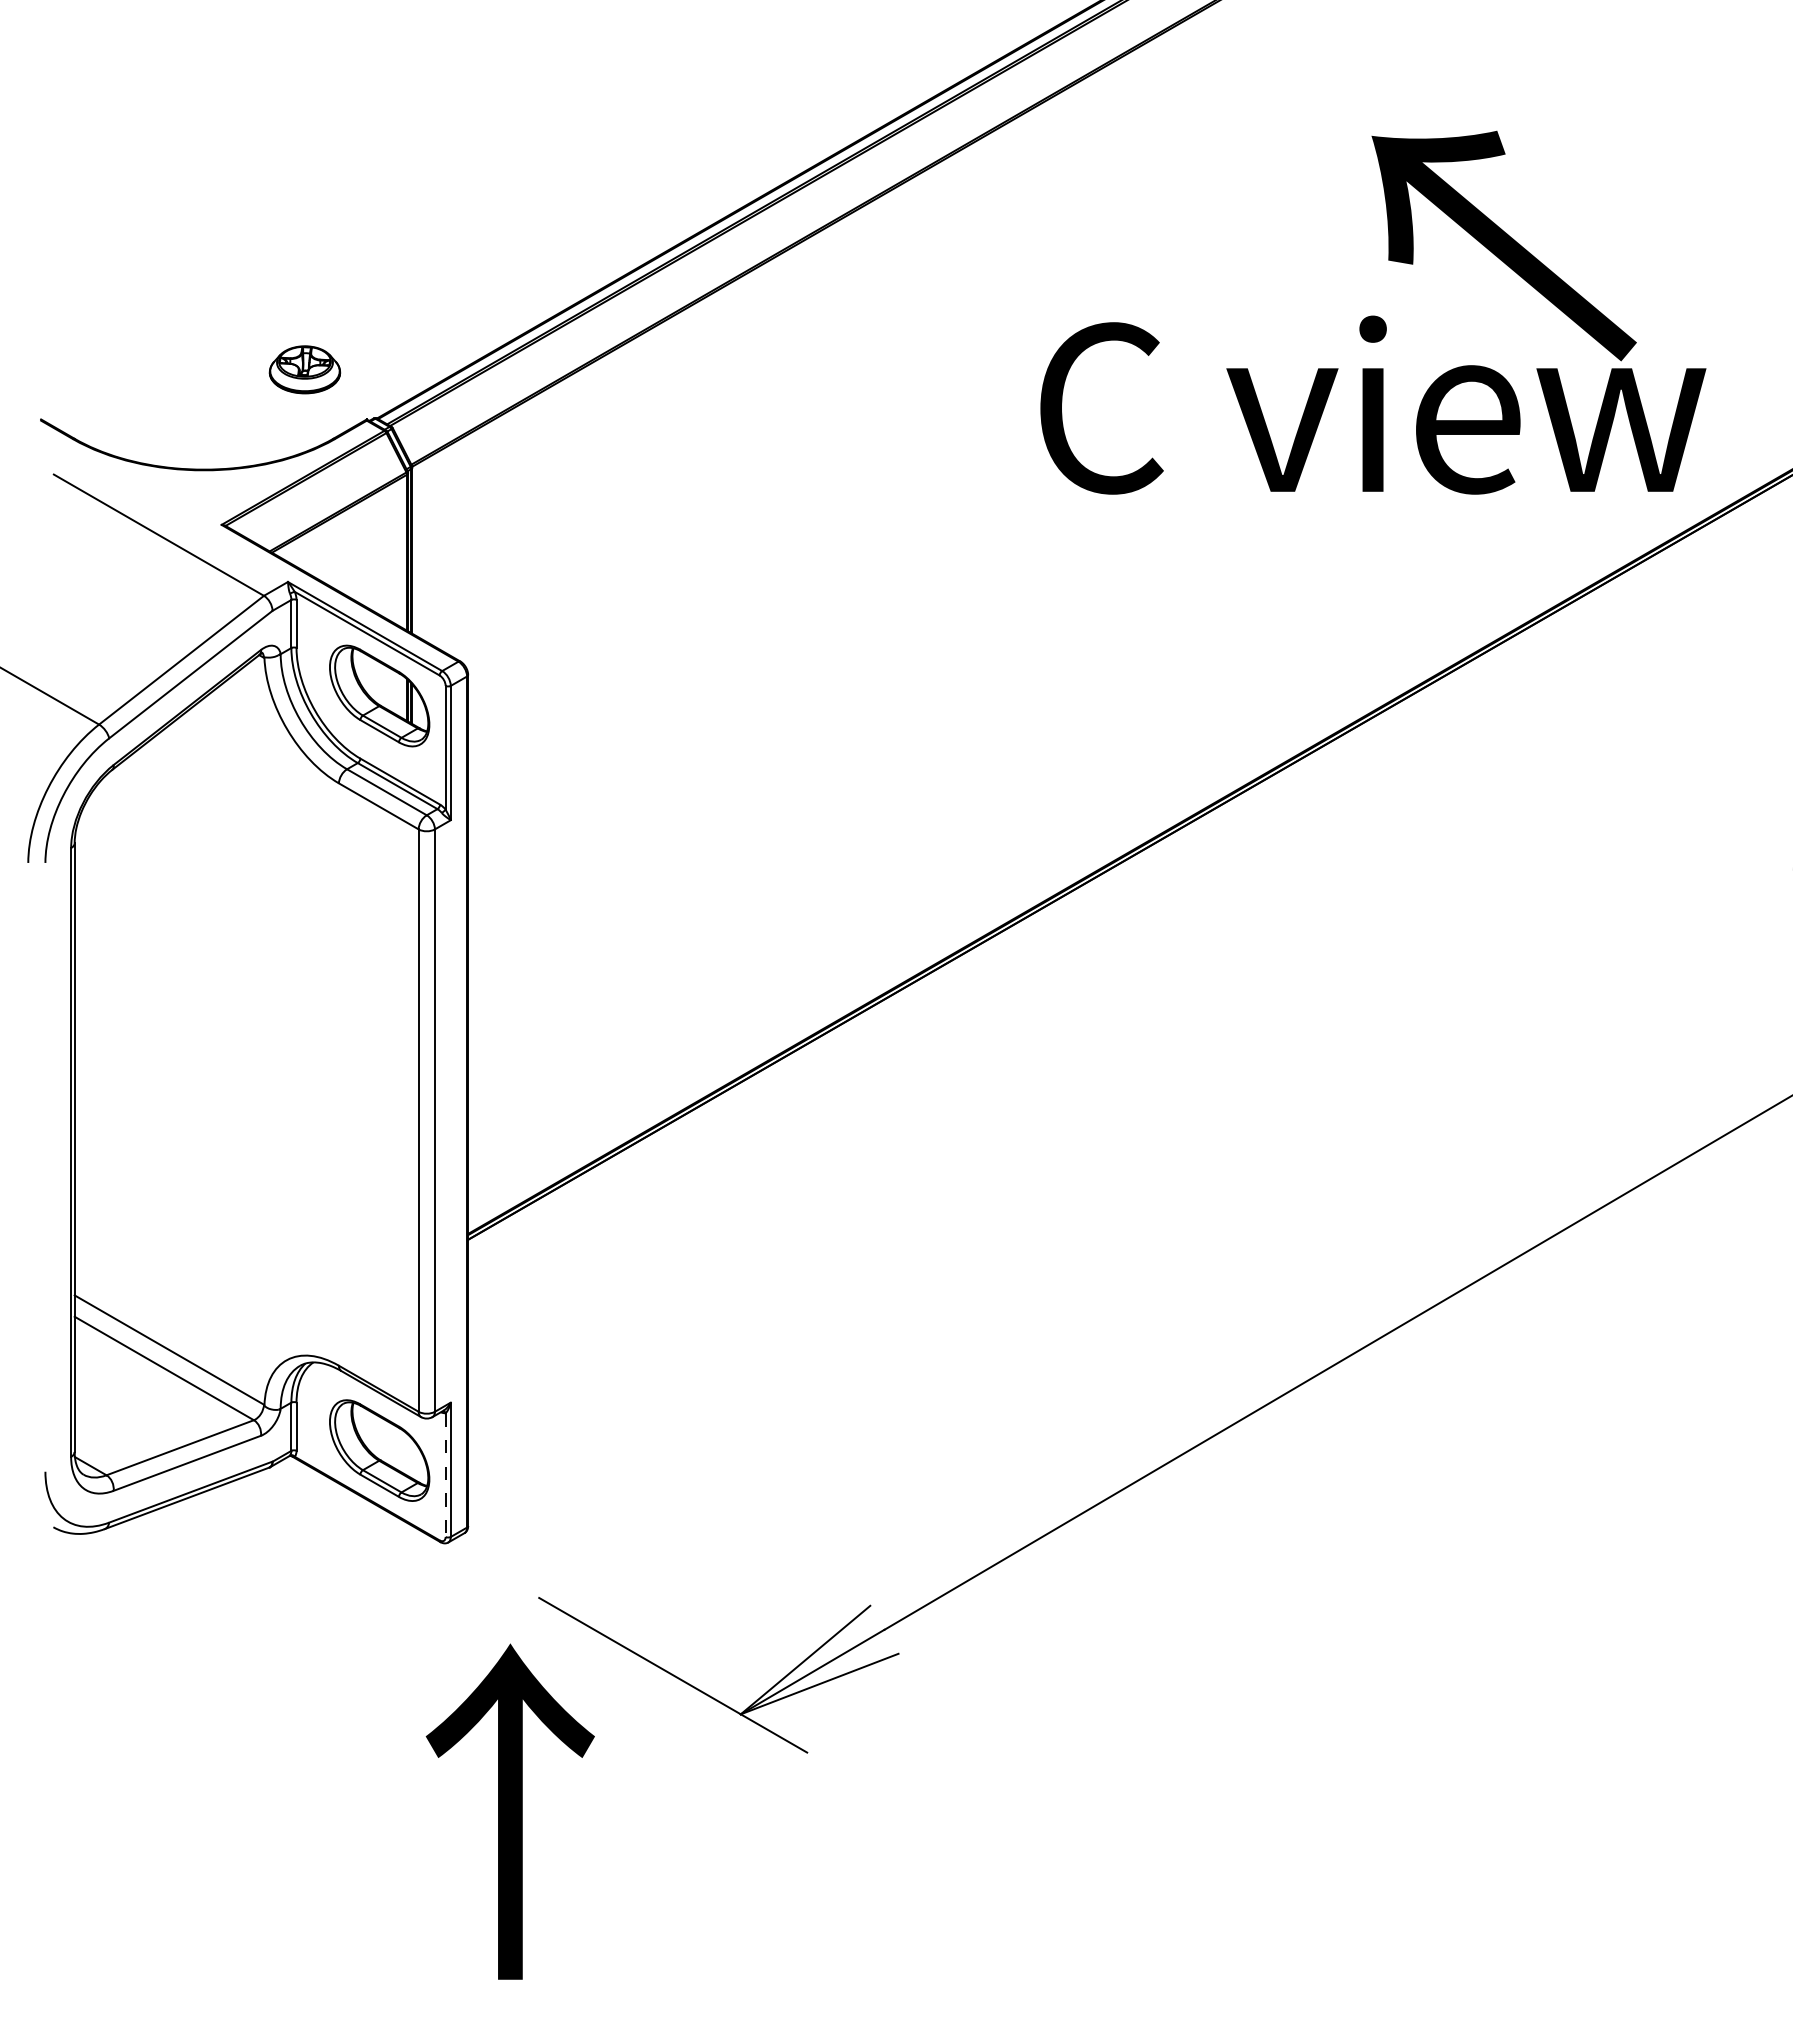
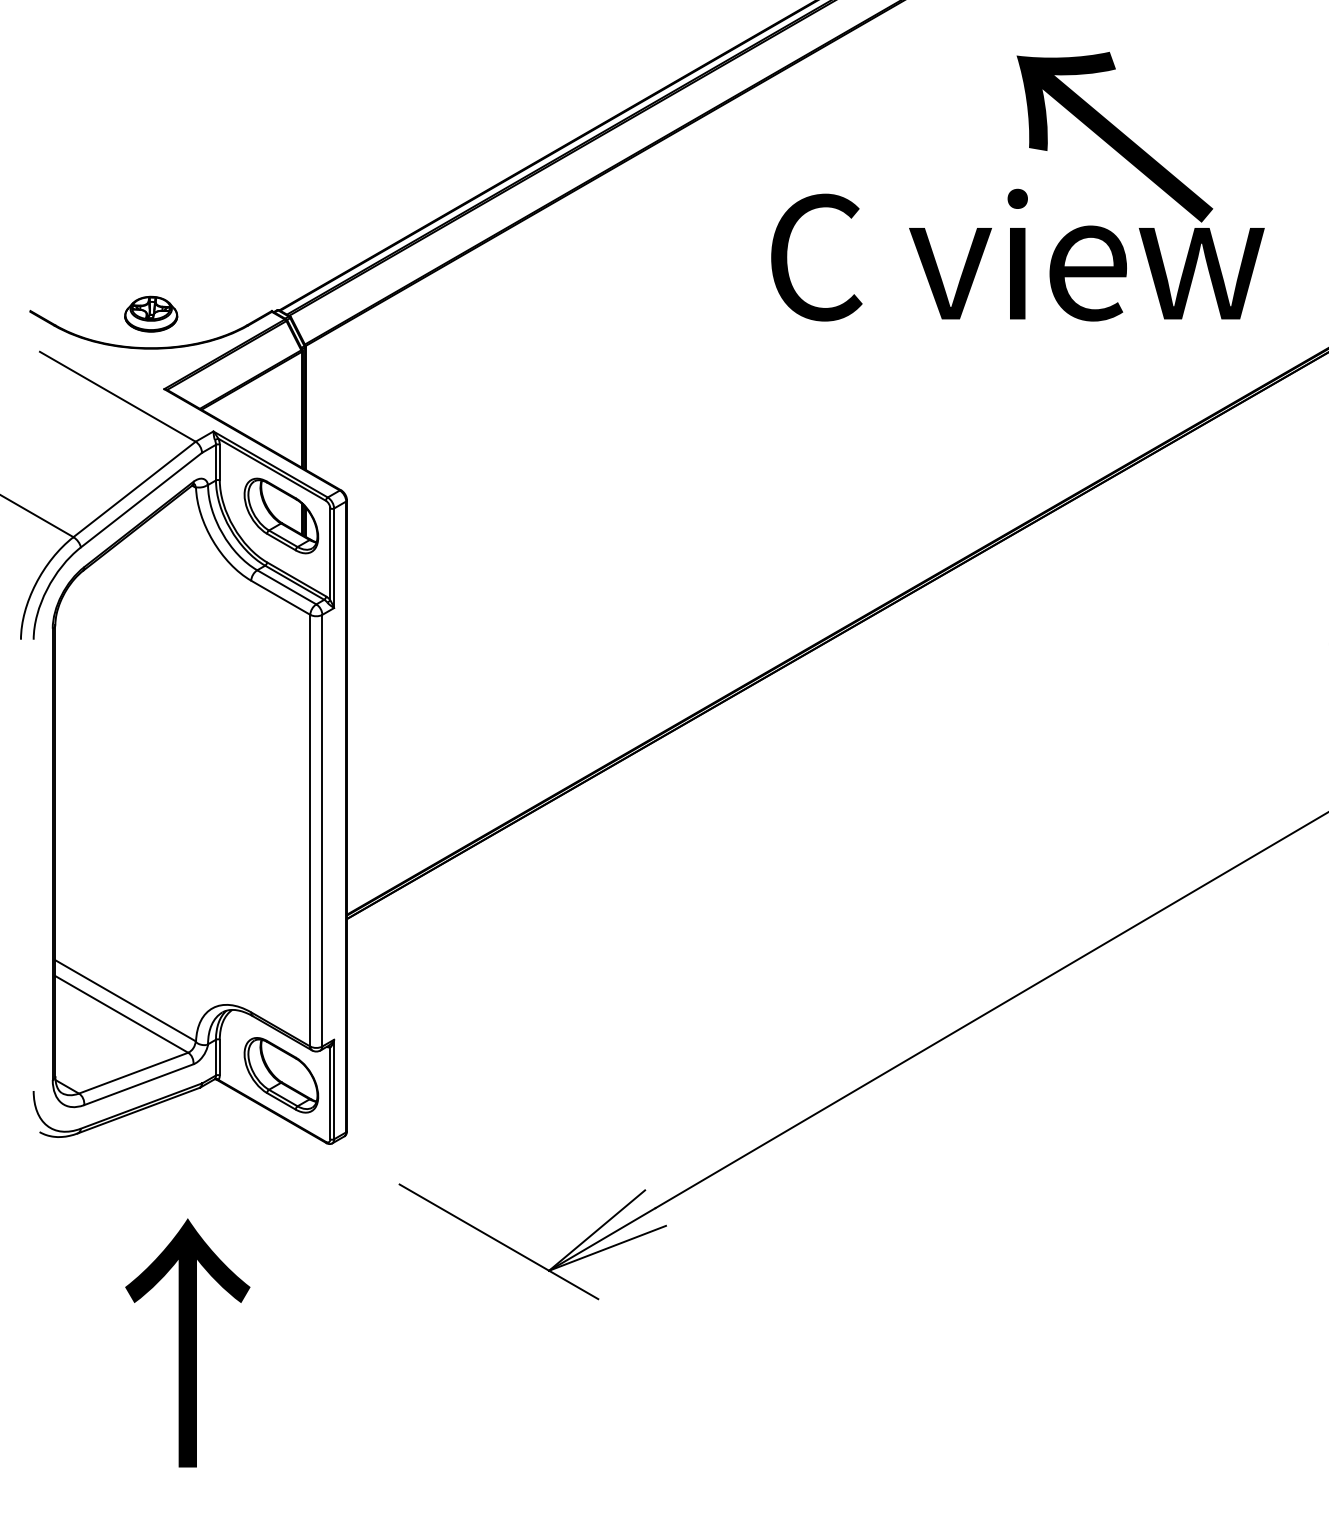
text: (1373, 312) -> (1018, 186), moved
part: (304, 369) -> (150, 314), moved
line: (445, 1475) -> (330, 1093), dashed -> solid
text: (509, 1811) -> (187, 1342), moved

